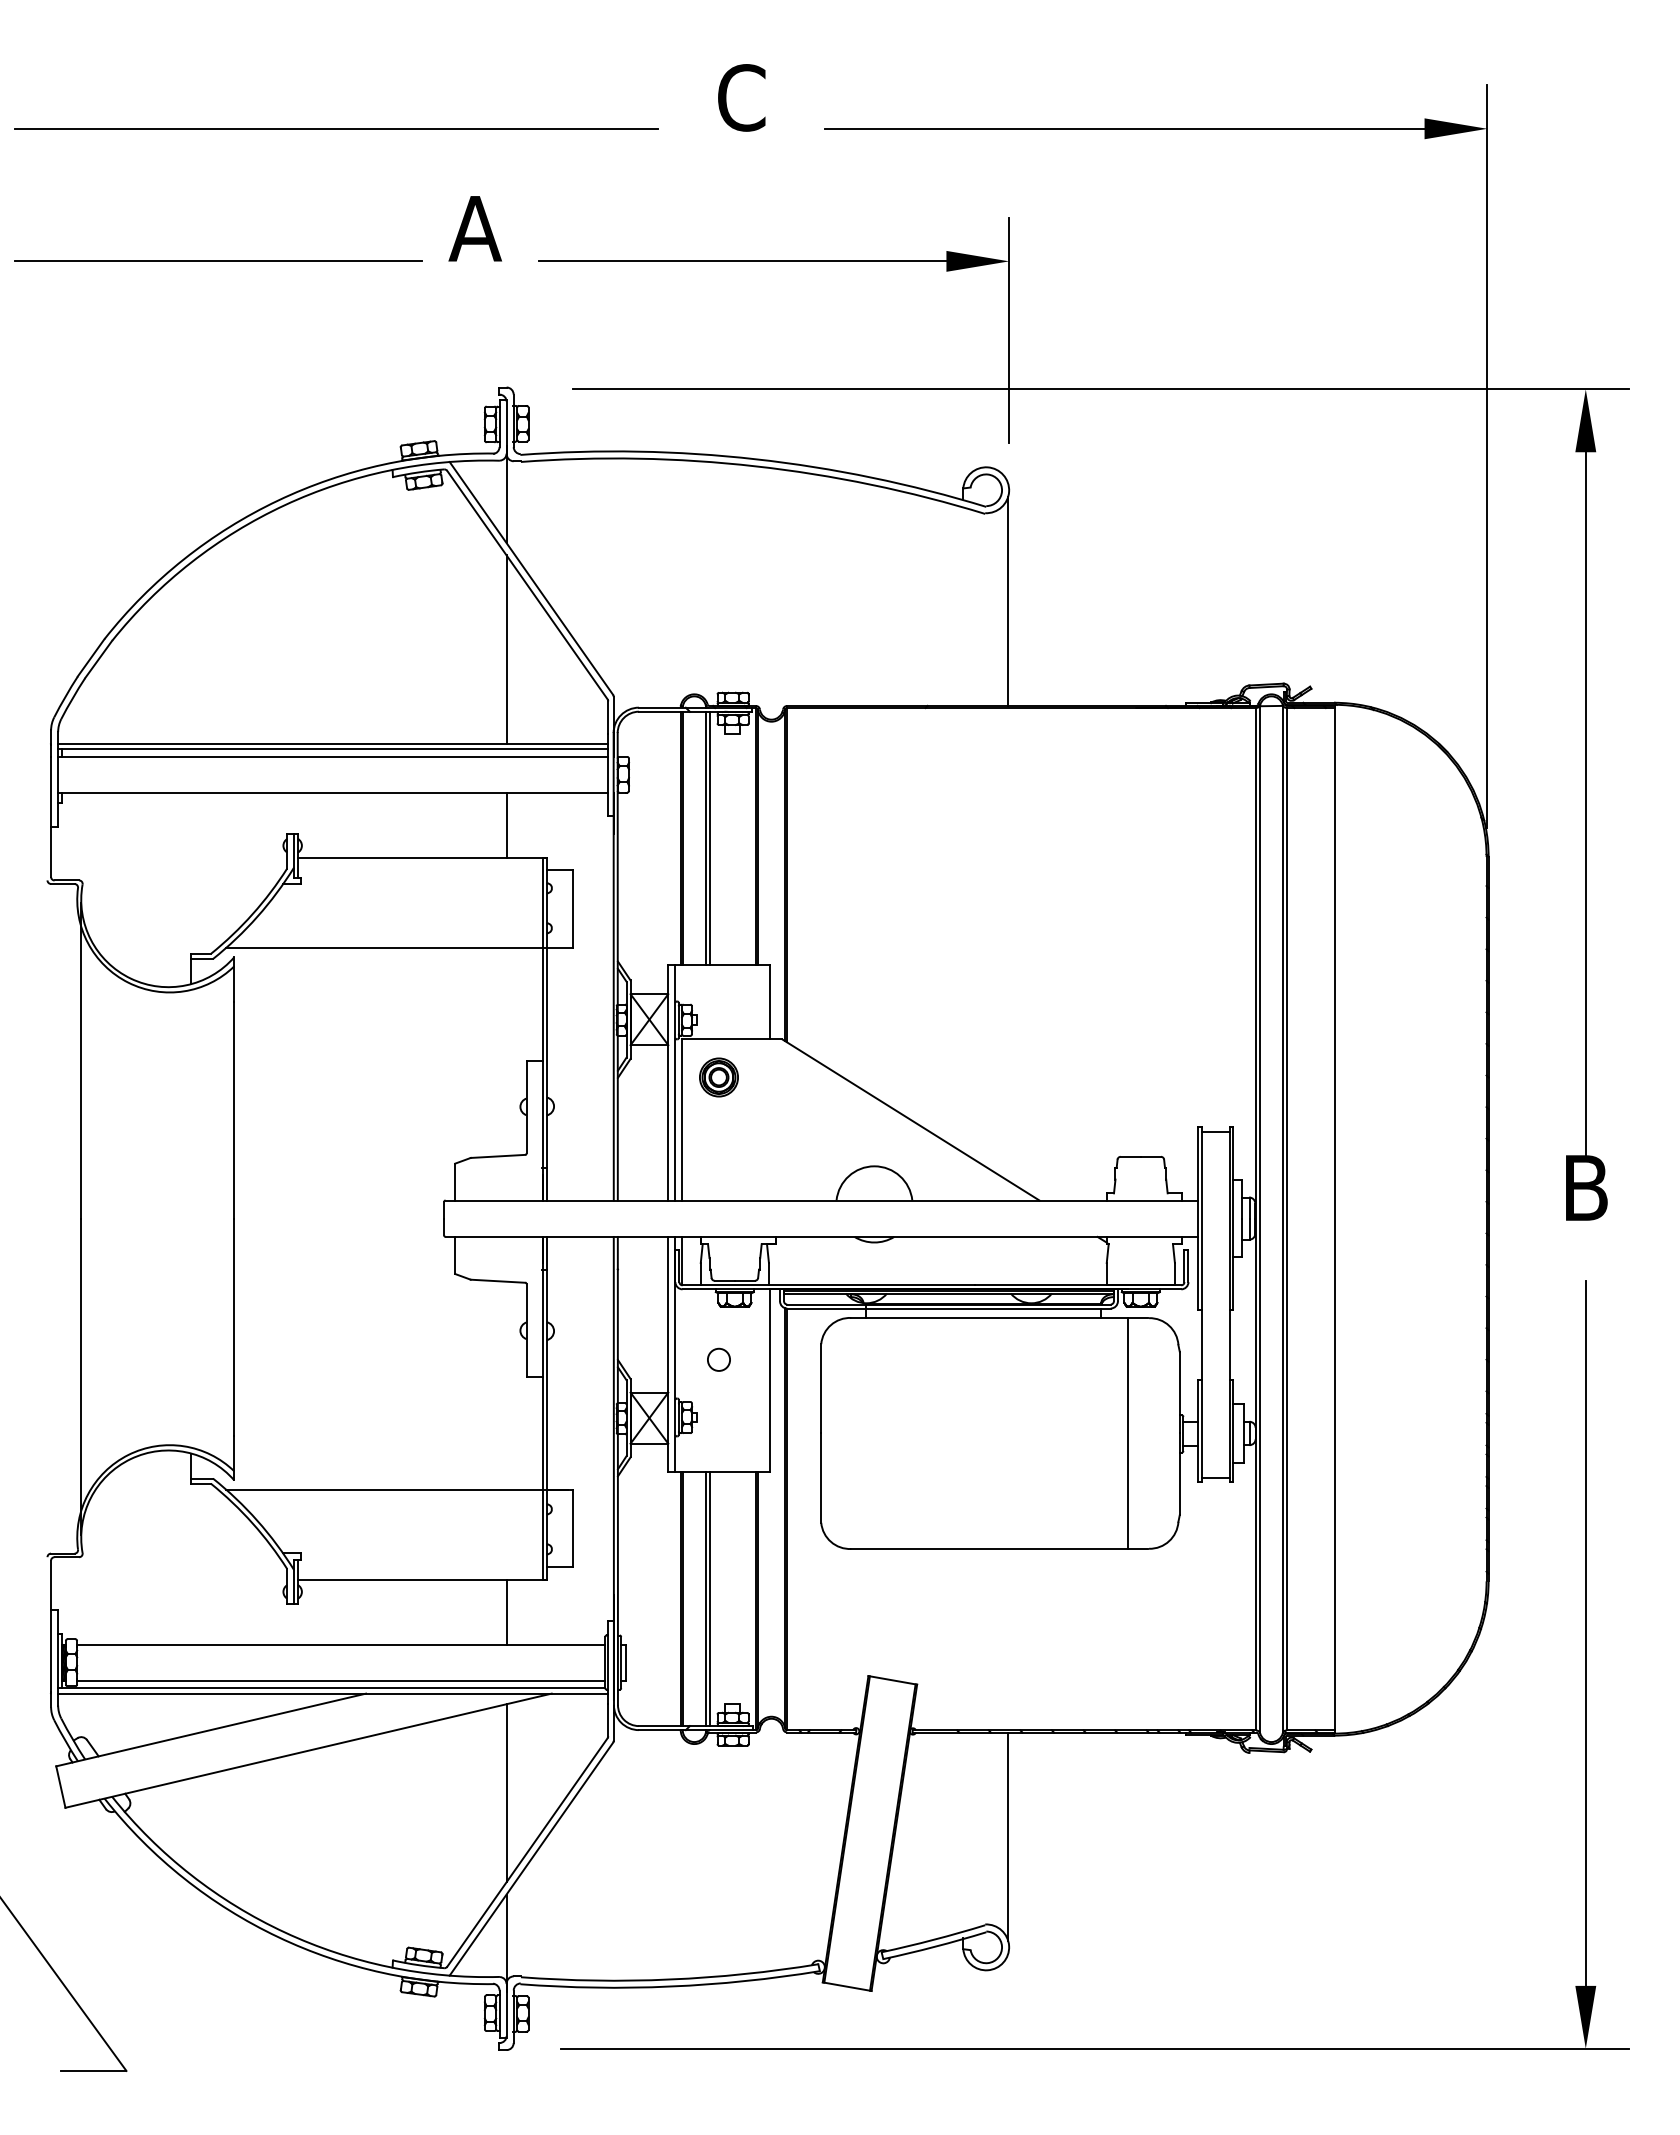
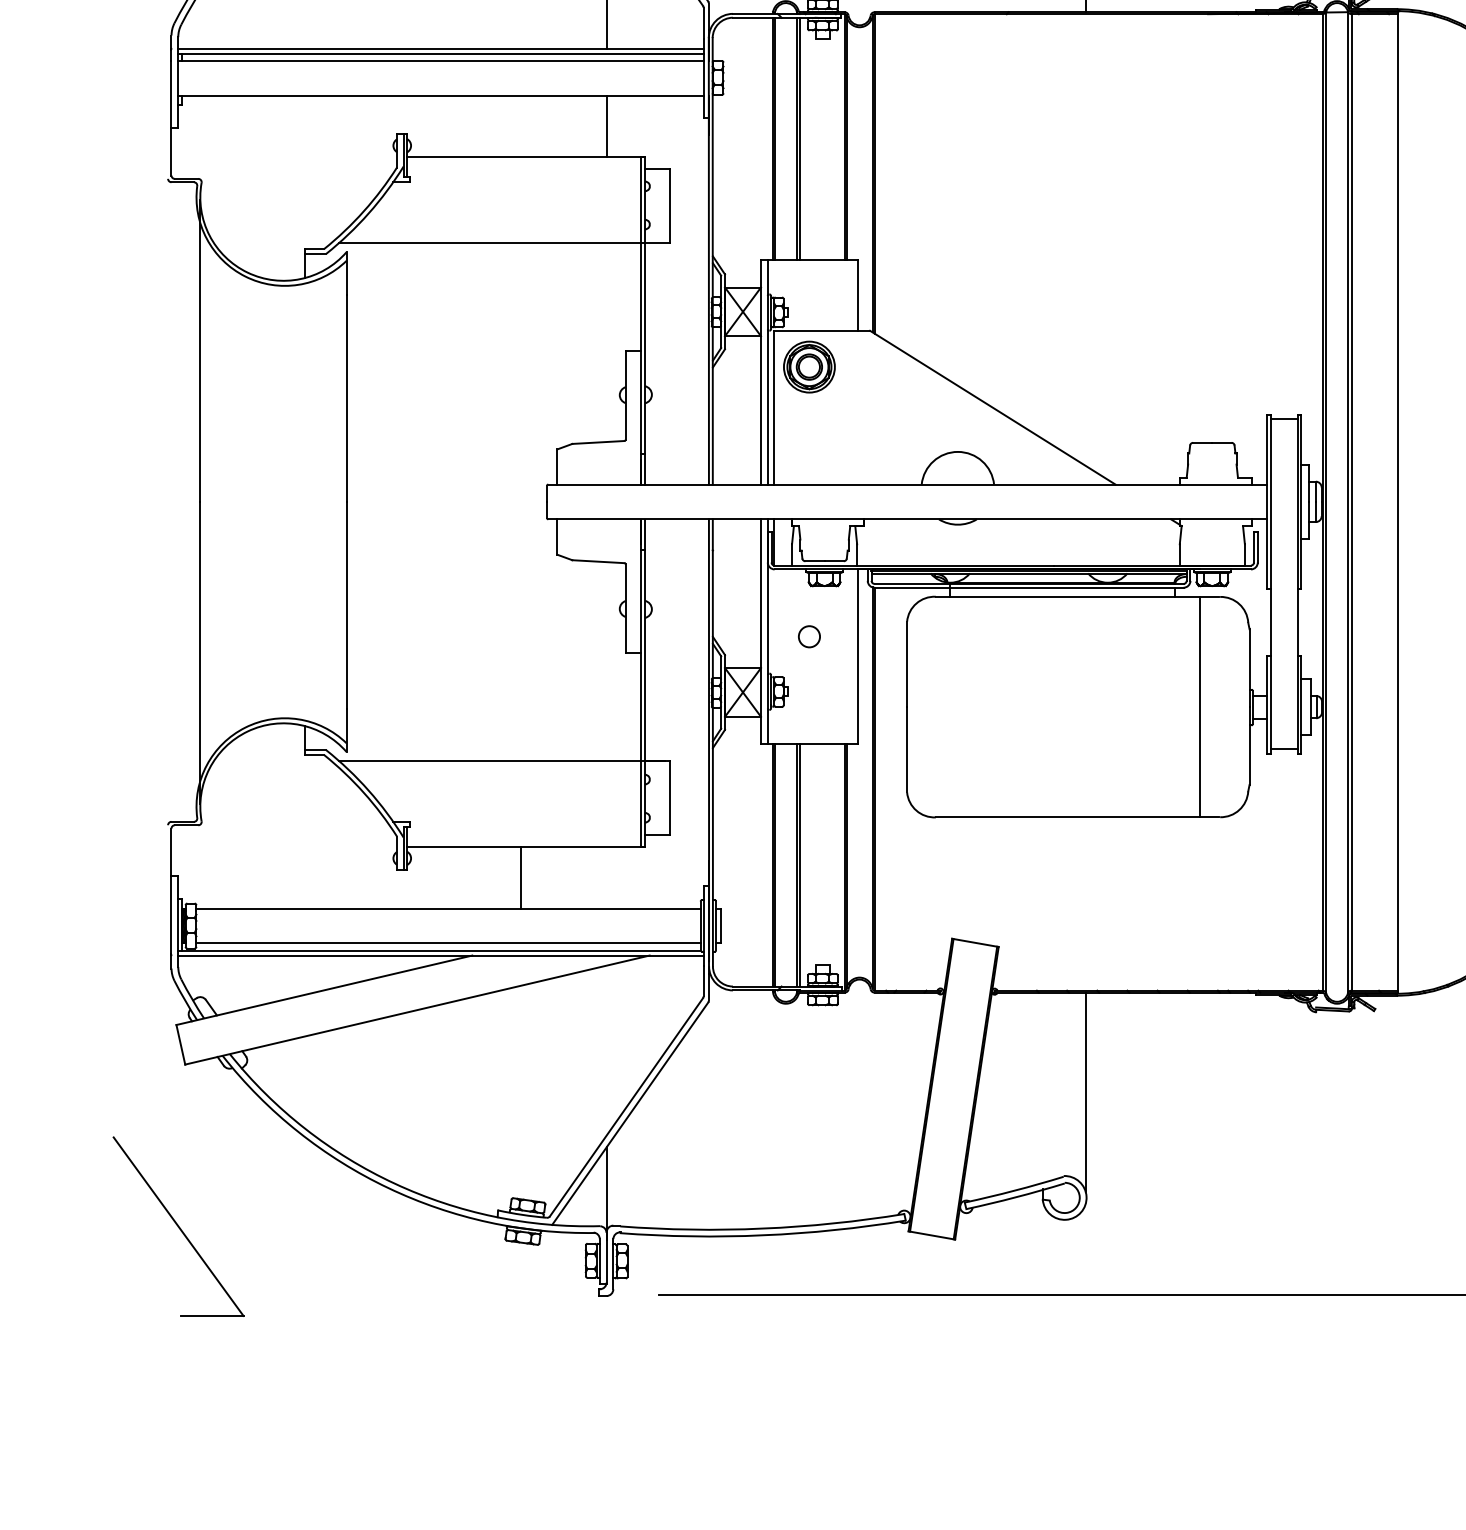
part: (718, 1077) -> (808, 367), size x1.4
line: (506, 1611) -> (520, 877), moved
line: (506, 1793) -> (606, 1050), removed

